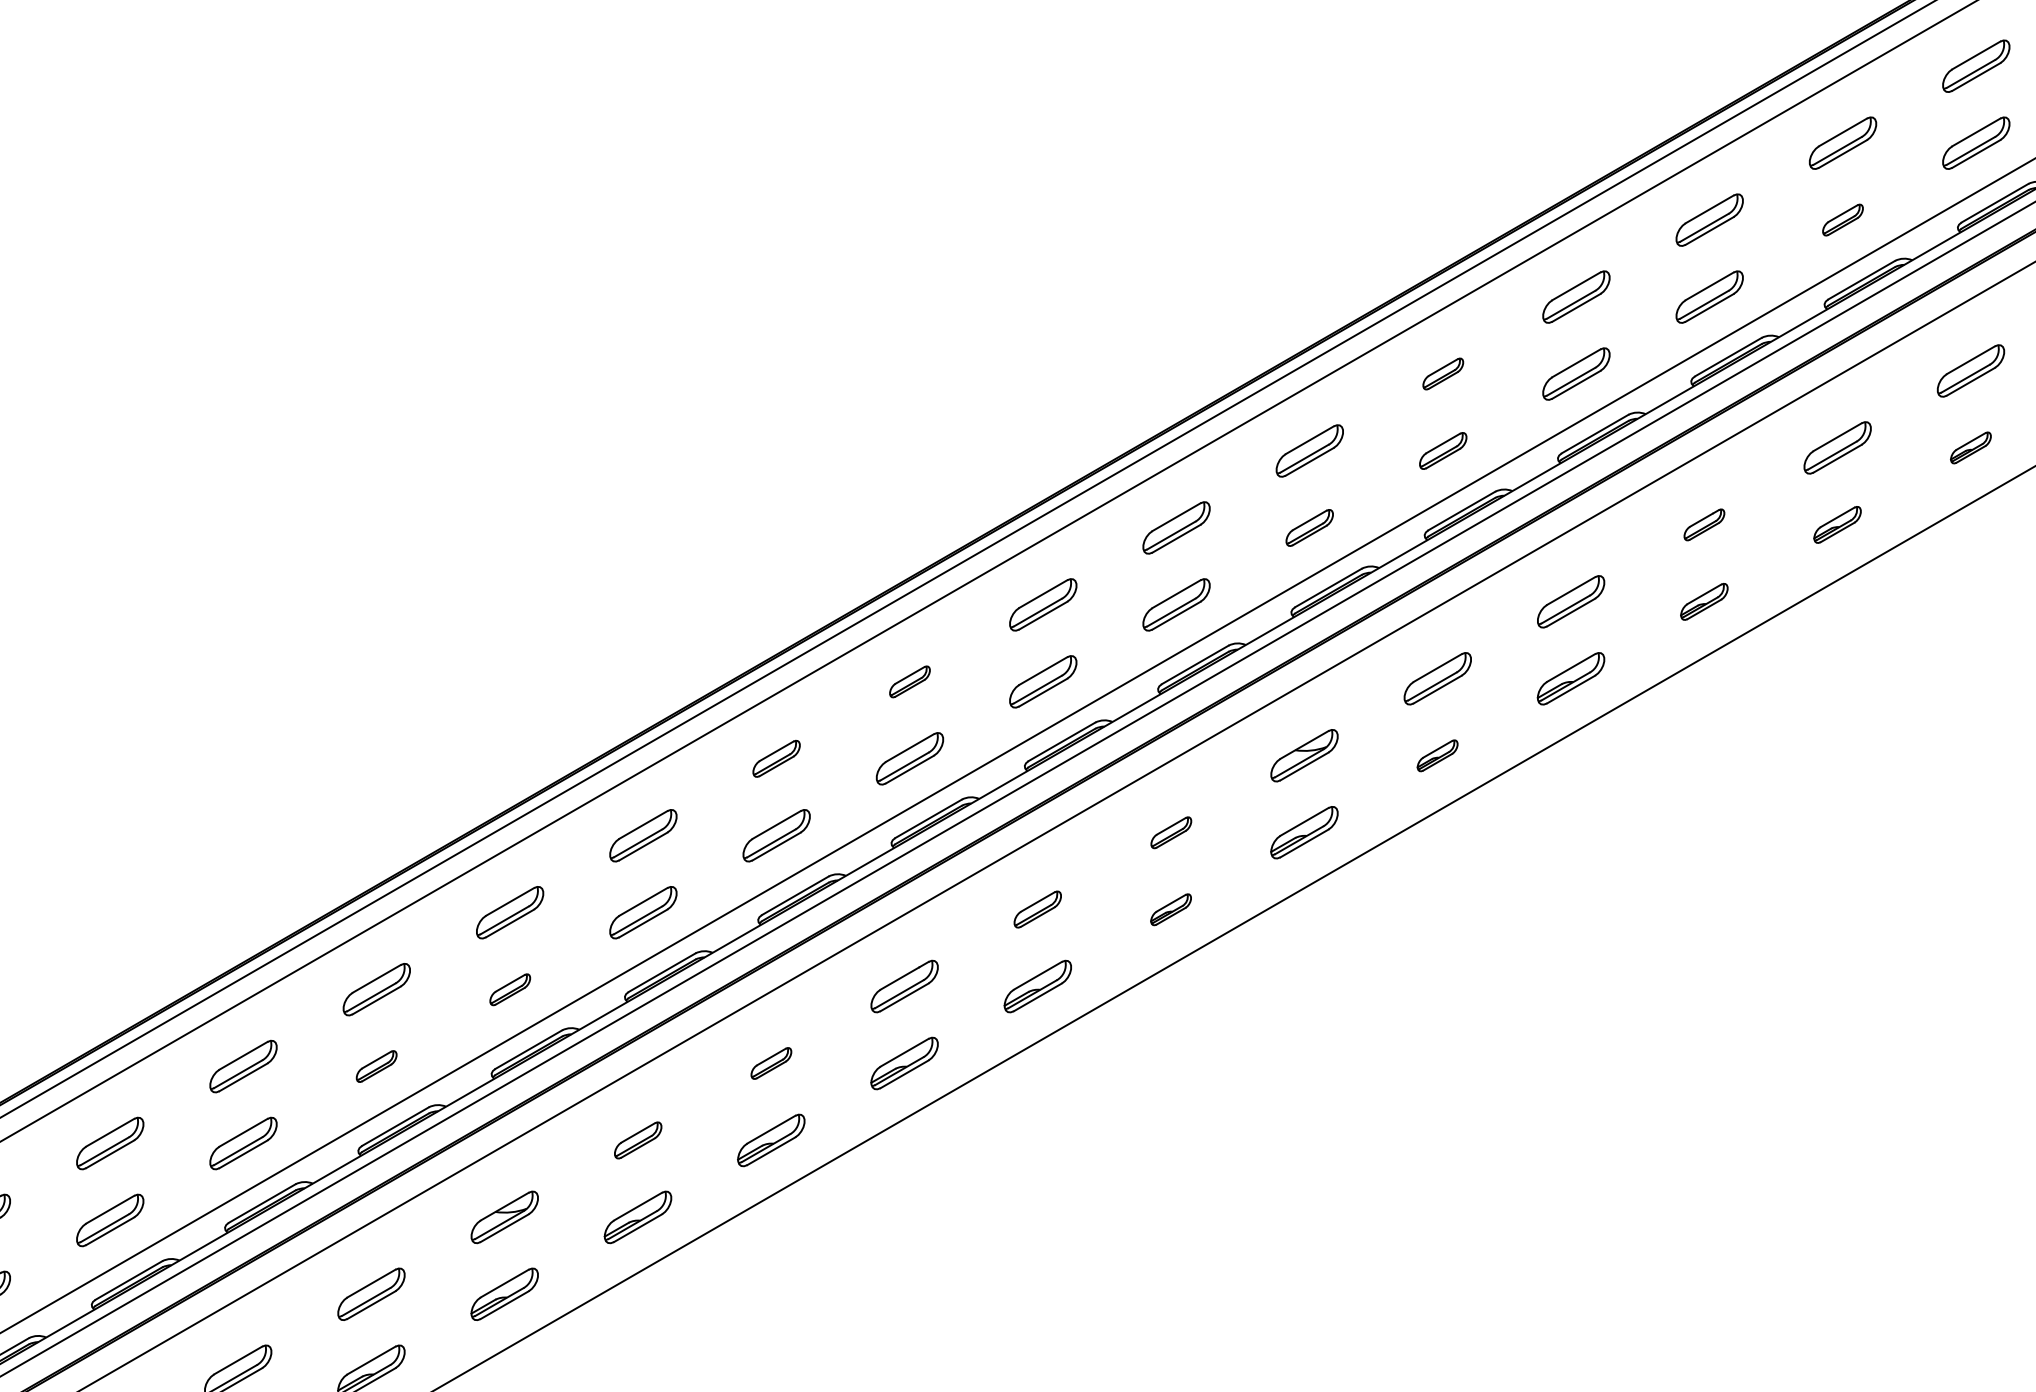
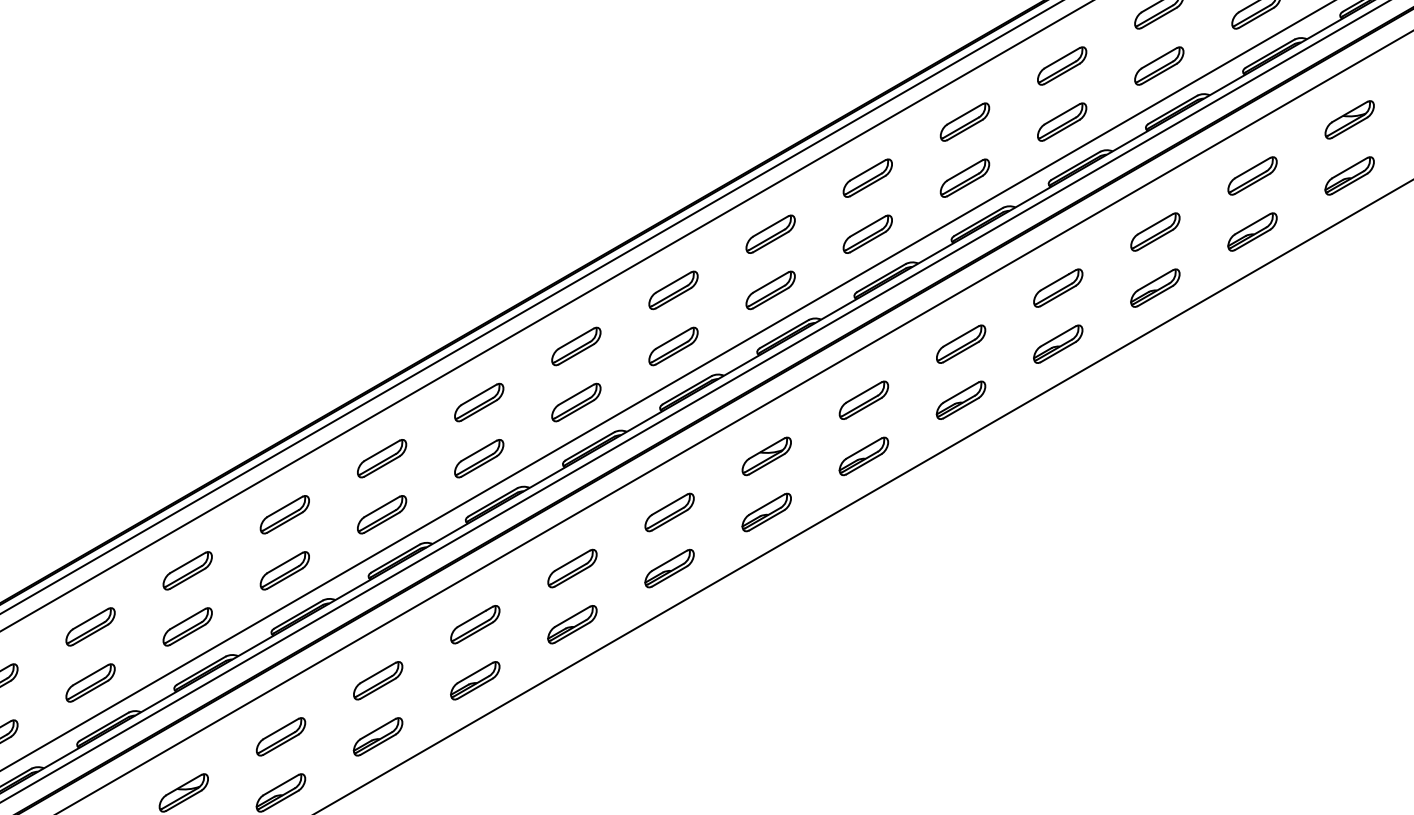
part: (1842, 219) -> (1158, 65), size x1.67
part: (1443, 373) -> (868, 177), size x1.67
part: (1970, 447) -> (1252, 231), size x1.67
part: (1443, 450) -> (868, 233), size x1.43
part: (1704, 524) -> (1058, 287), size x1.67
part: (1837, 524) -> (1155, 287), size x1.43
part: (1309, 527) -> (770, 290), size x1.43
part: (1704, 601) -> (1058, 344), size x1.43
part: (909, 681) -> (478, 402), size x1.67
part: (1437, 755) -> (863, 456), size x1.67
part: (776, 758) -> (381, 458), size x1.43
part: (1171, 832) -> (669, 512), size x1.67
part: (1037, 909) -> (572, 568), size x1.43
part: (1170, 909) -> (669, 568), size x1.67
part: (510, 989) -> (188, 626), size x1.67
part: (771, 1063) -> (378, 680), size x1.67
part: (376, 1066) -> (90, 682), size x1.67
part: (638, 1140) -> (281, 736), size x1.43

